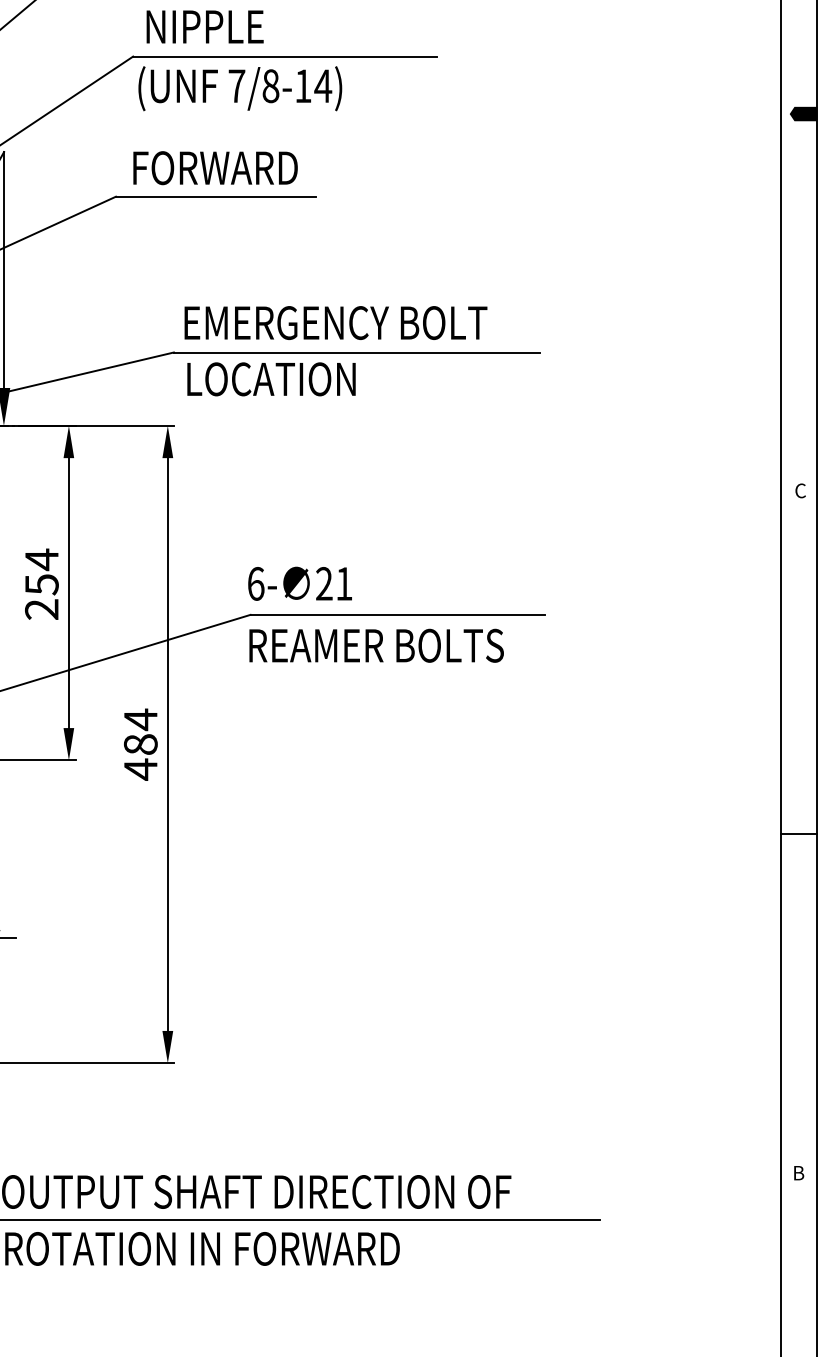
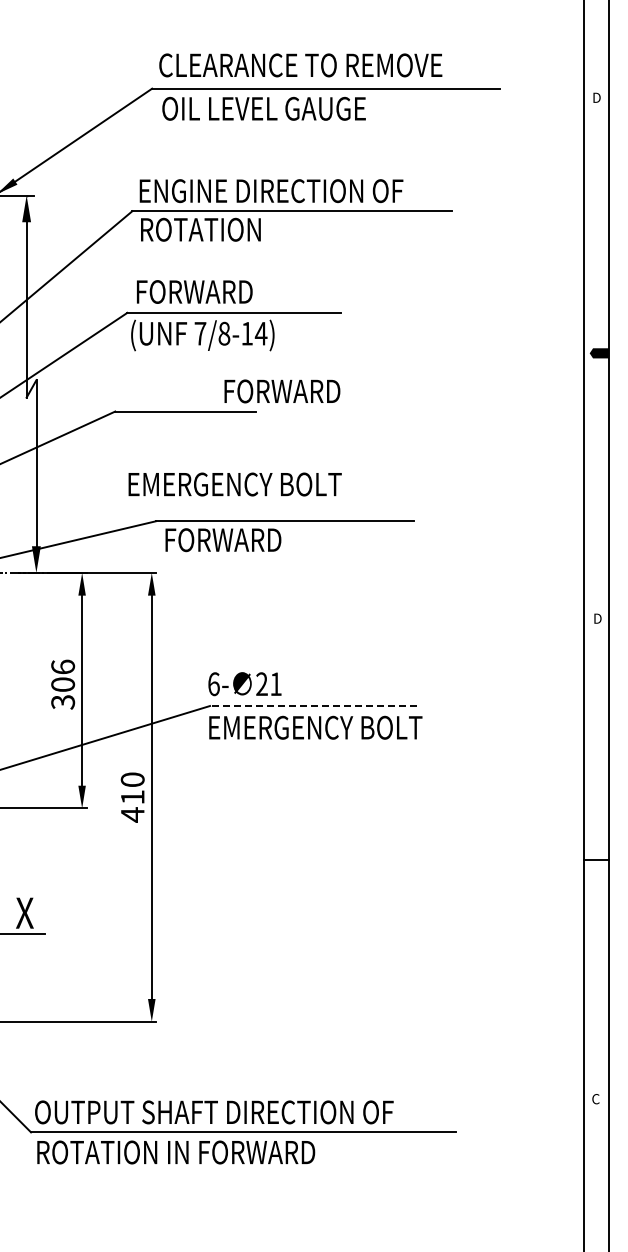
text: (229, 26) -> (195, 291), NIPPLE -> FORWARD
text: (215, 168) -> (282, 391), moved
text: (334, 323) -> (234, 484), moved
text: (272, 379) -> (225, 540), LOCATION -> FORWARD
text: (800, 490) -> (597, 618), C -> D
text: (42, 584) -> (63, 684), 254 -> 306
line: (397, 615) -> (313, 706), solid -> dashed
text: (401, 645) -> (316, 727), REAMER BOLTS -> EMERGENCY BOLT
text: (140, 732) -> (132, 788), 484 -> 410
text: (797, 1173) -> (595, 1099), B -> C

